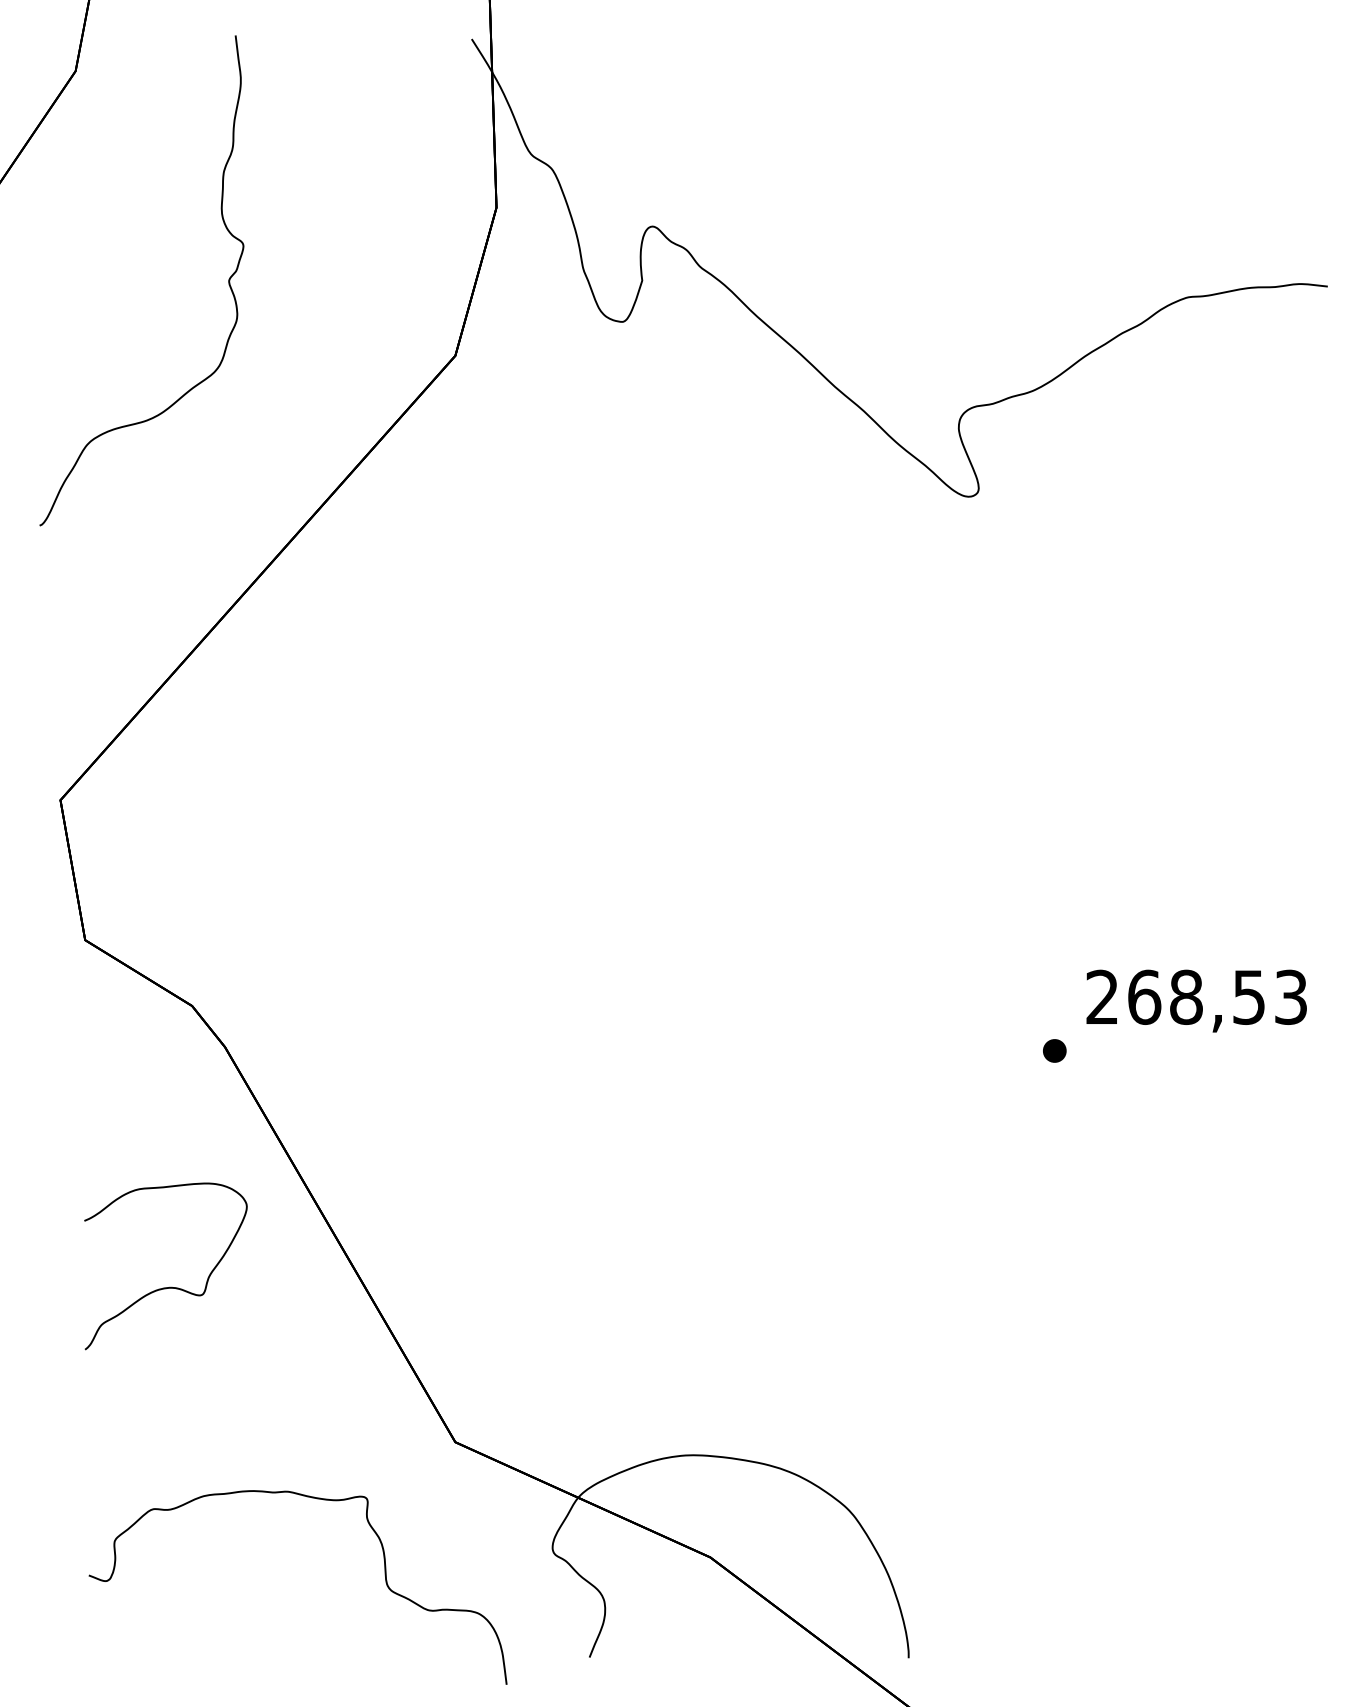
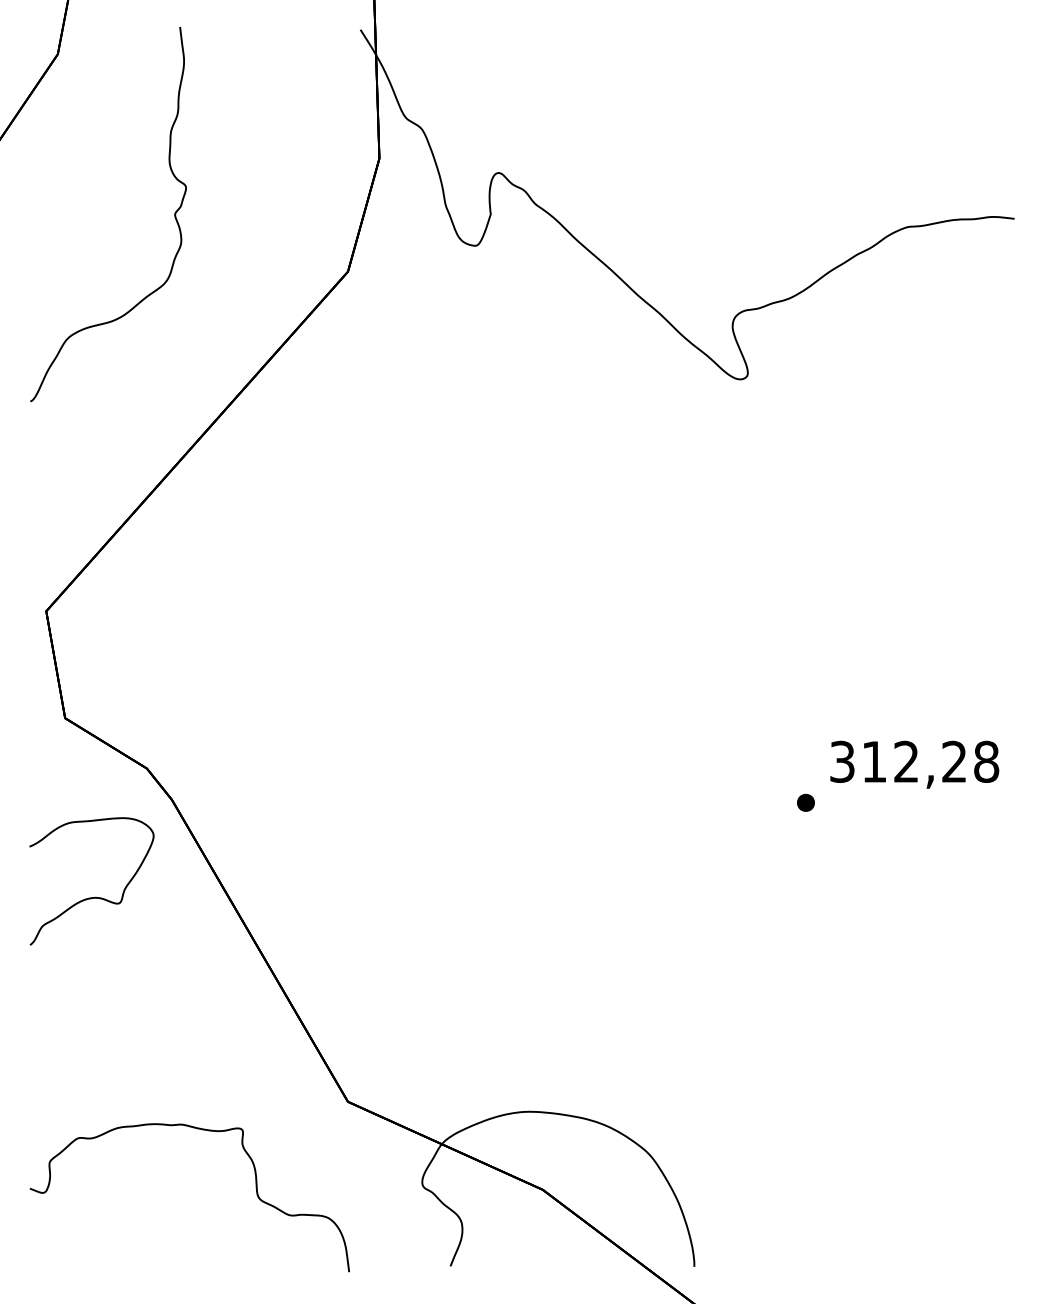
text: (1196, 996) -> (914, 761), 268,53 -> 312,28
curve: (165, 1287) -> (91, 897), moved
curve: (384, 1575) -> (255, 1188), moved

